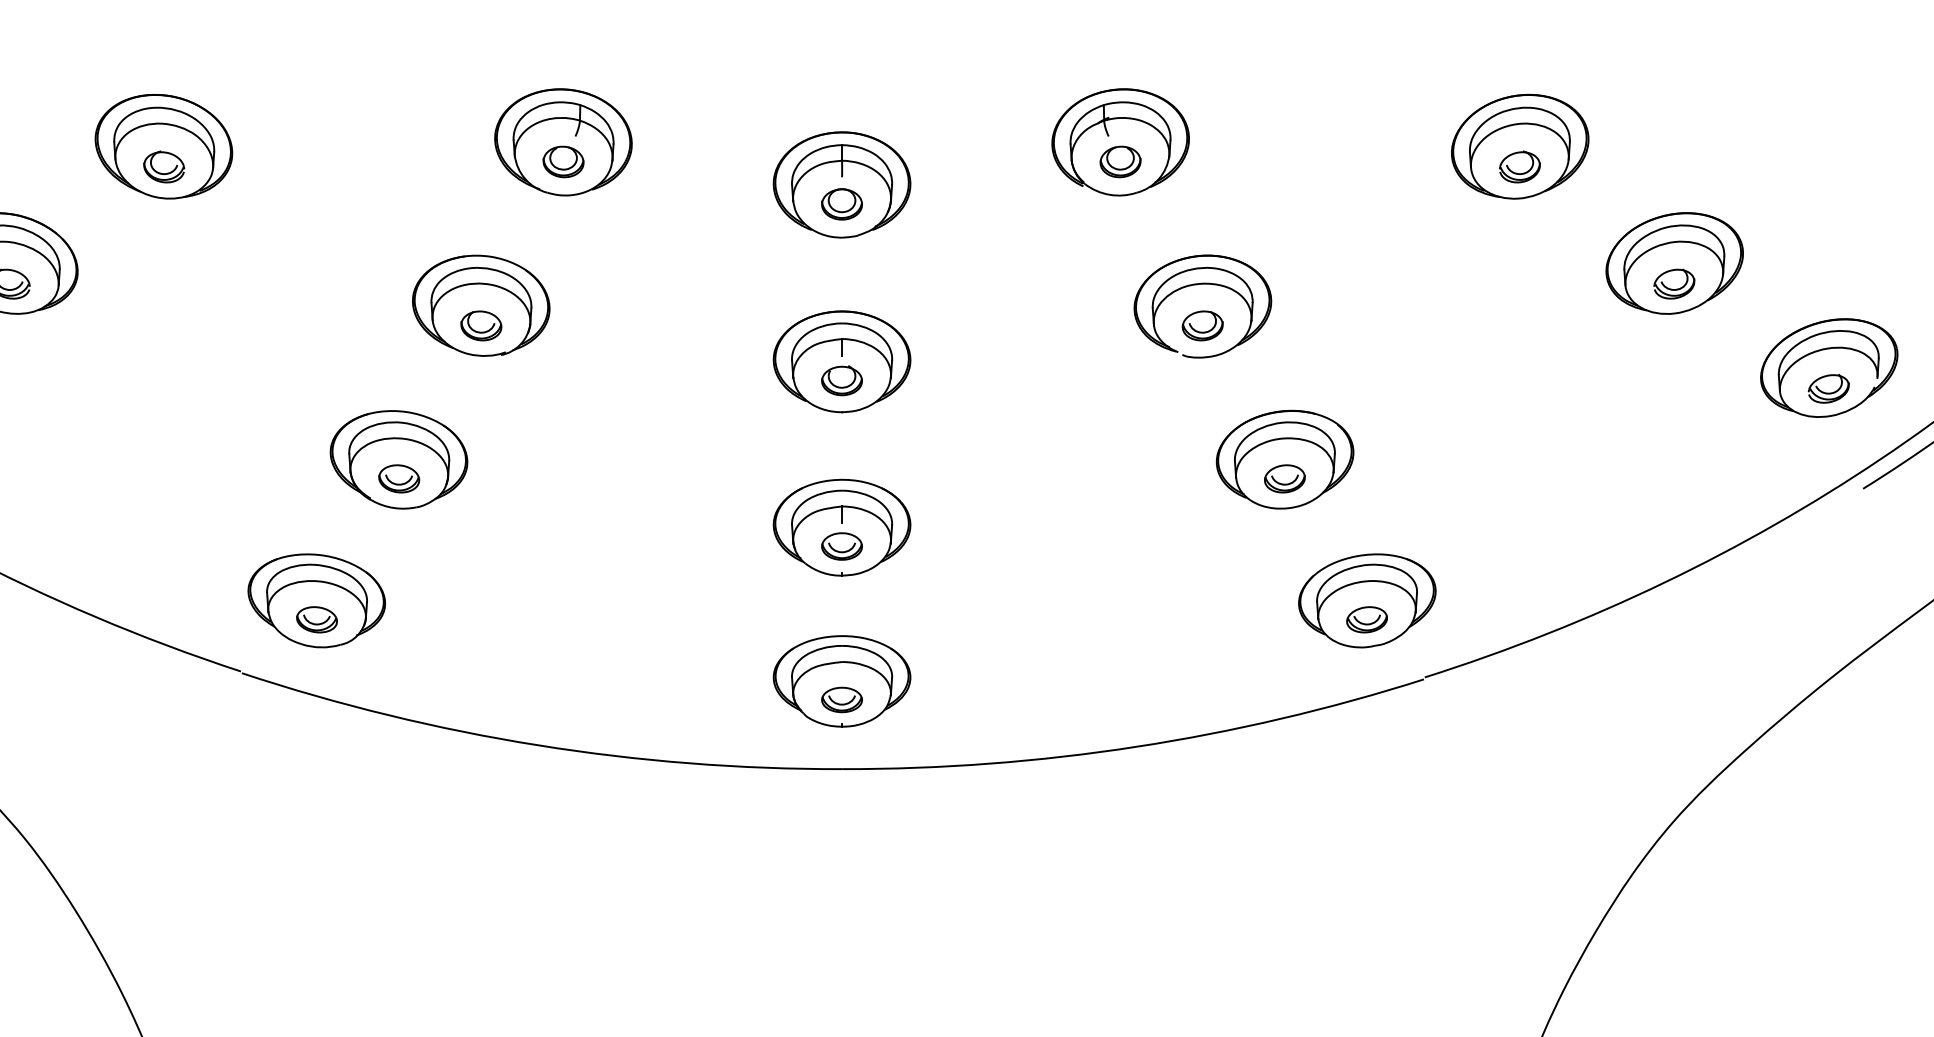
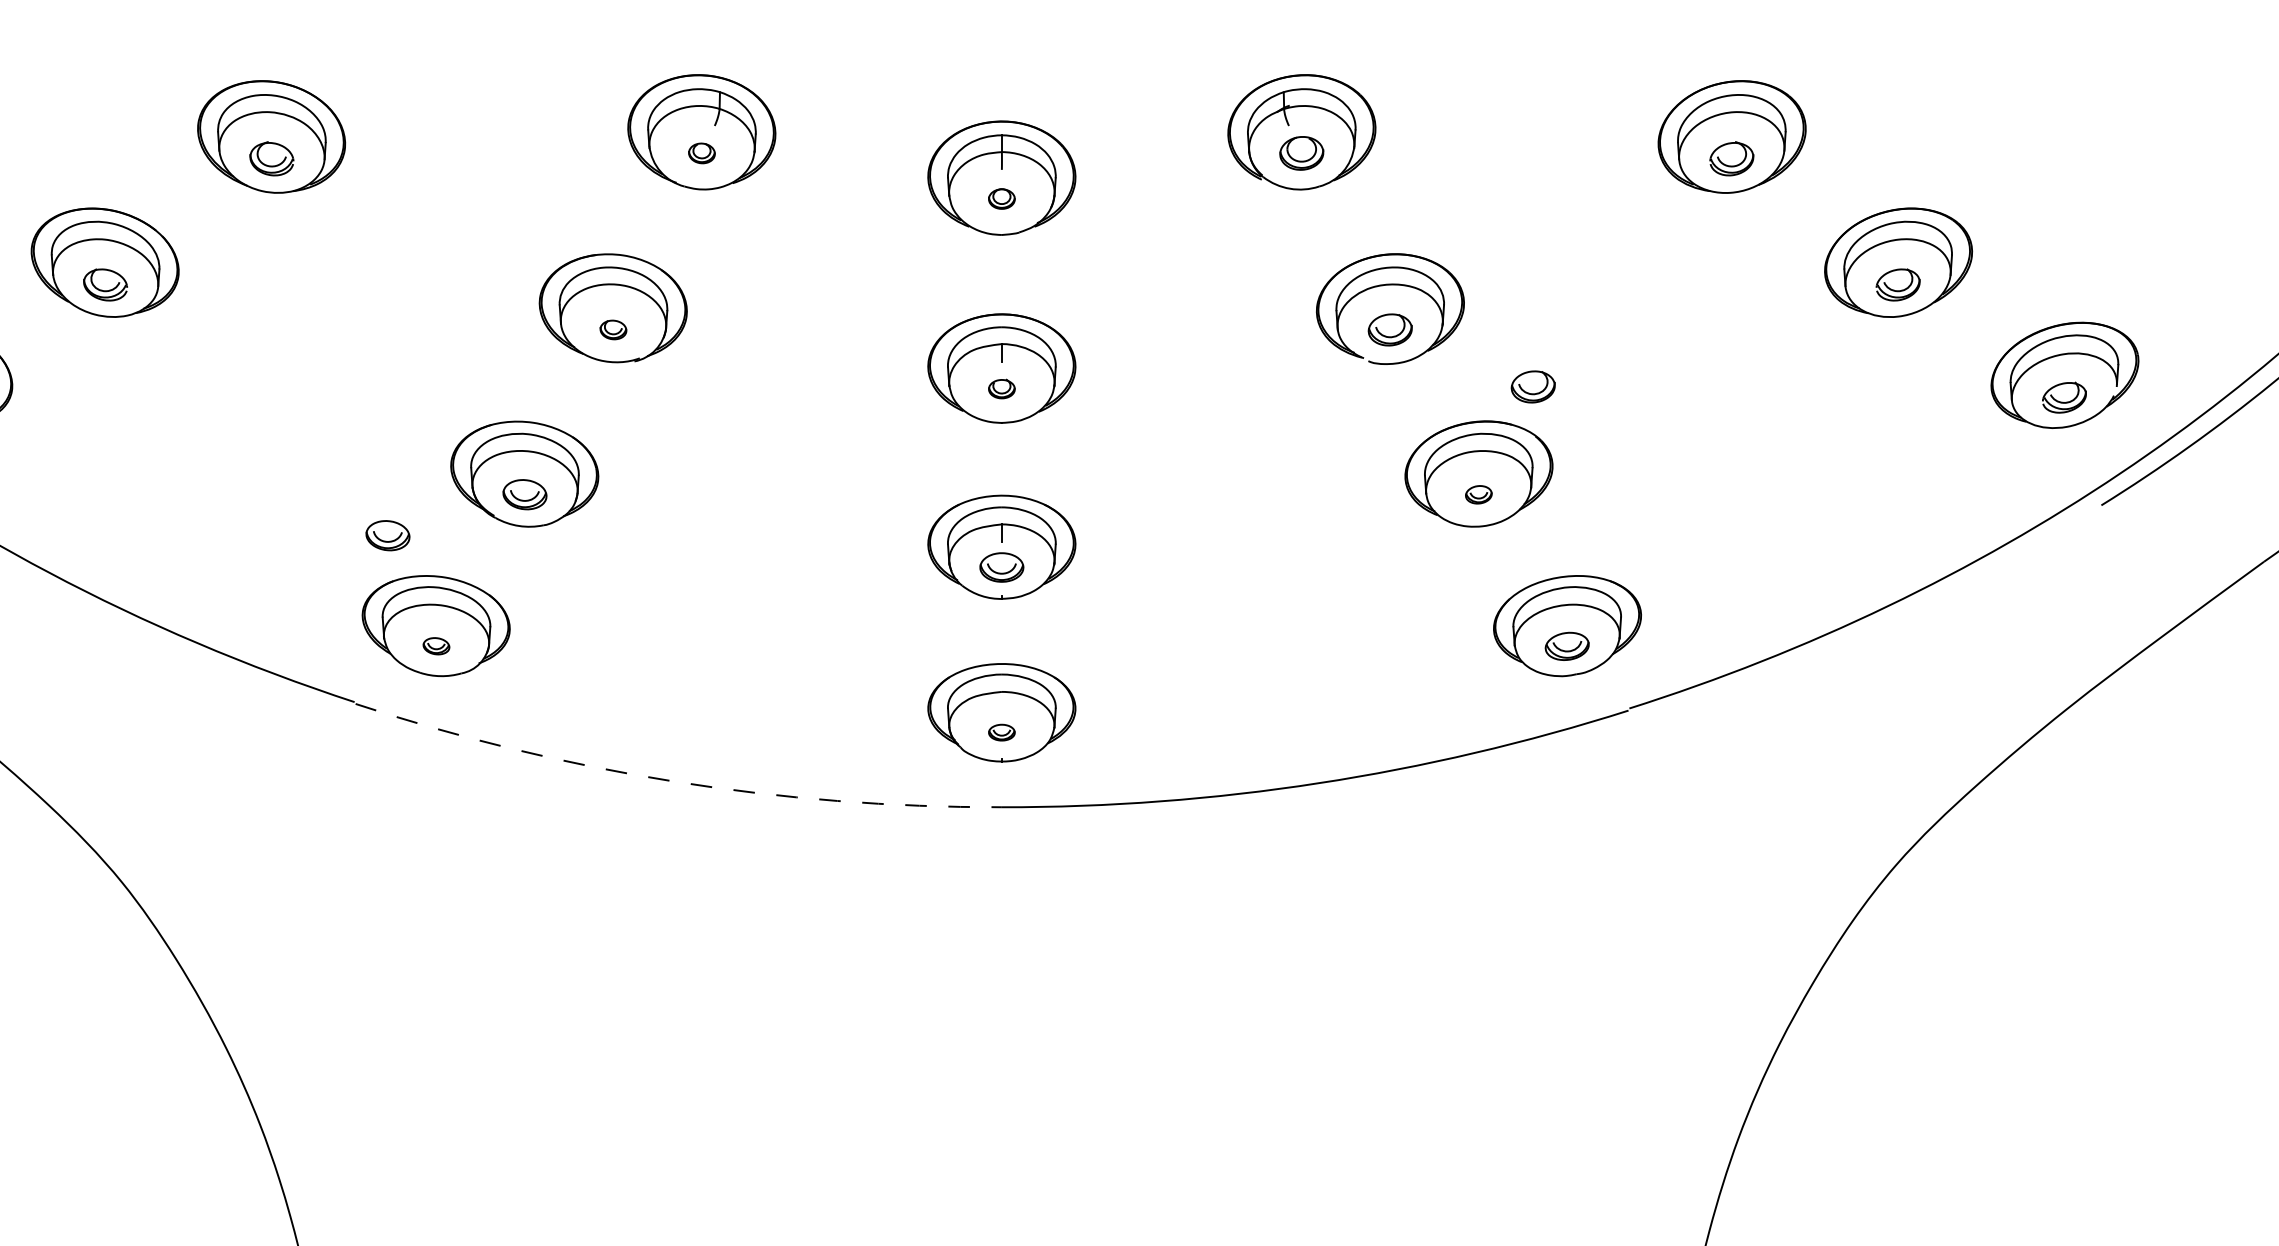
part: (563, 162) -> (701, 153), size x0.6
part: (841, 203) -> (1001, 198), size x0.6
part: (481, 325) -> (613, 329), size x0.6
part: (1334, 378) -> (1532, 386), added
part: (841, 380) -> (1001, 388), size x0.6
part: (1284, 478) -> (1478, 494), size x0.6
part: (271, 516) -> (387, 535), added
part: (317, 618) -> (436, 645), size x0.6
part: (841, 699) -> (1001, 732), size x0.6
arc: (538, 745) -> (674, 781), solid -> dashed

